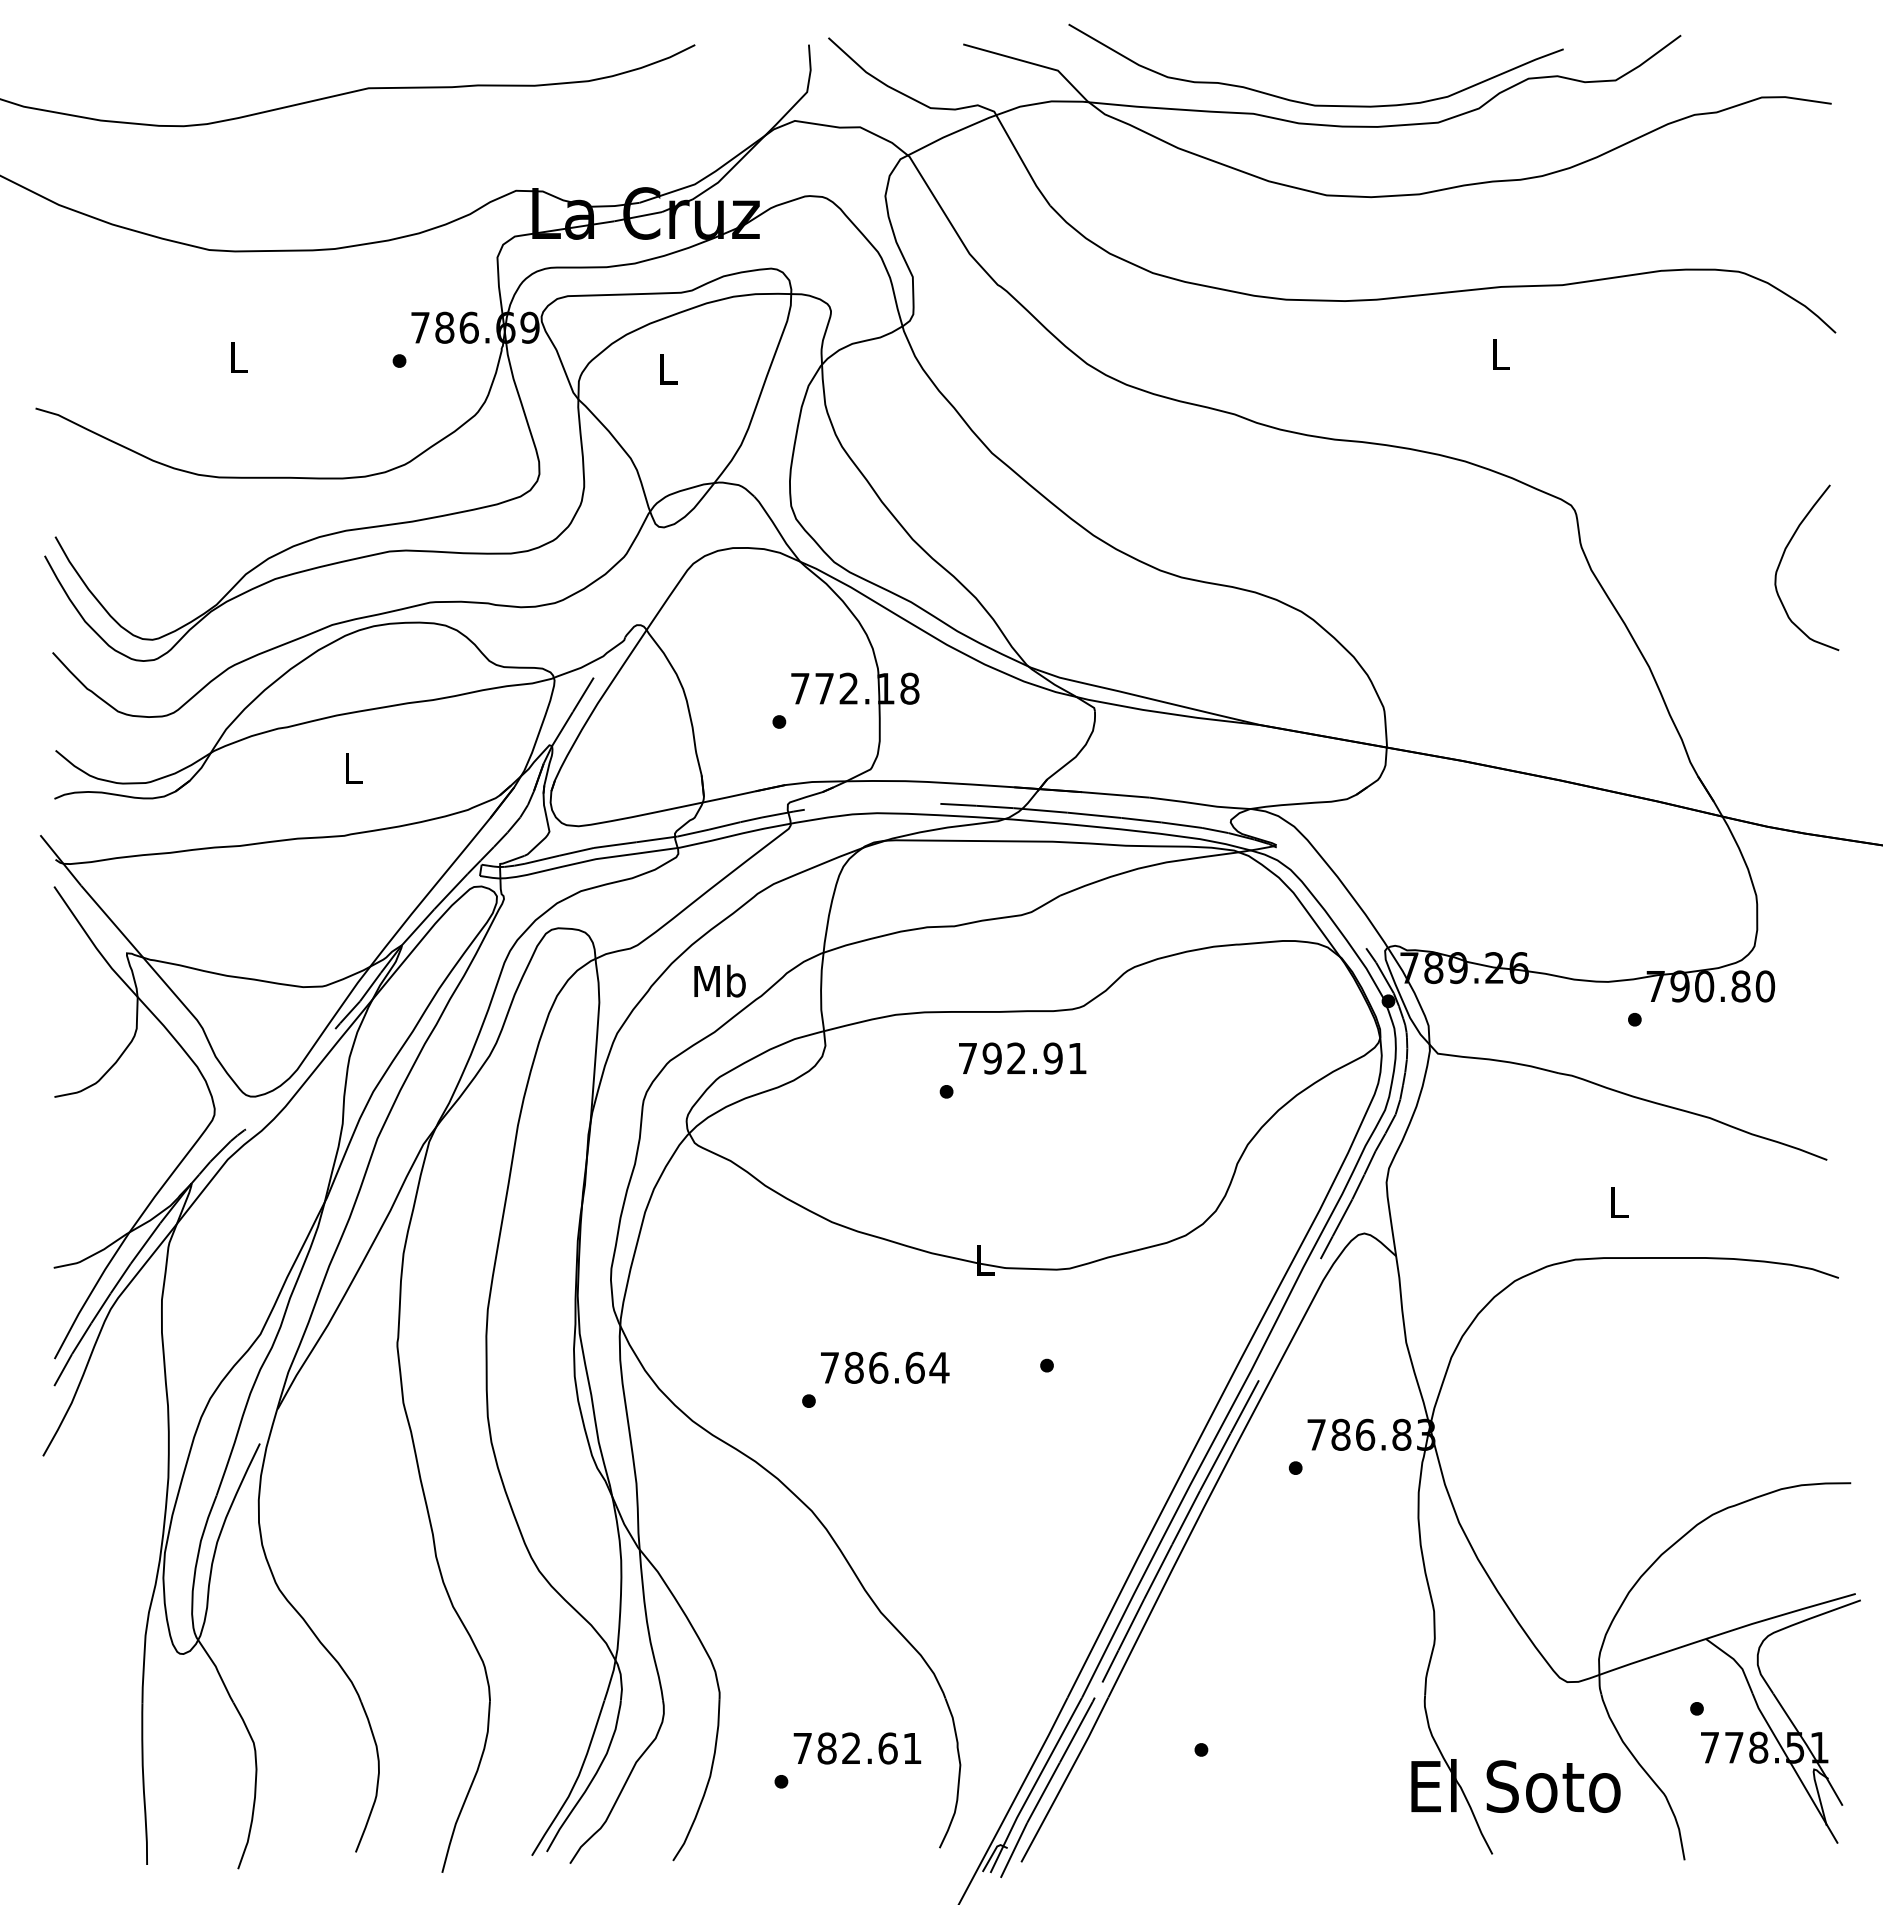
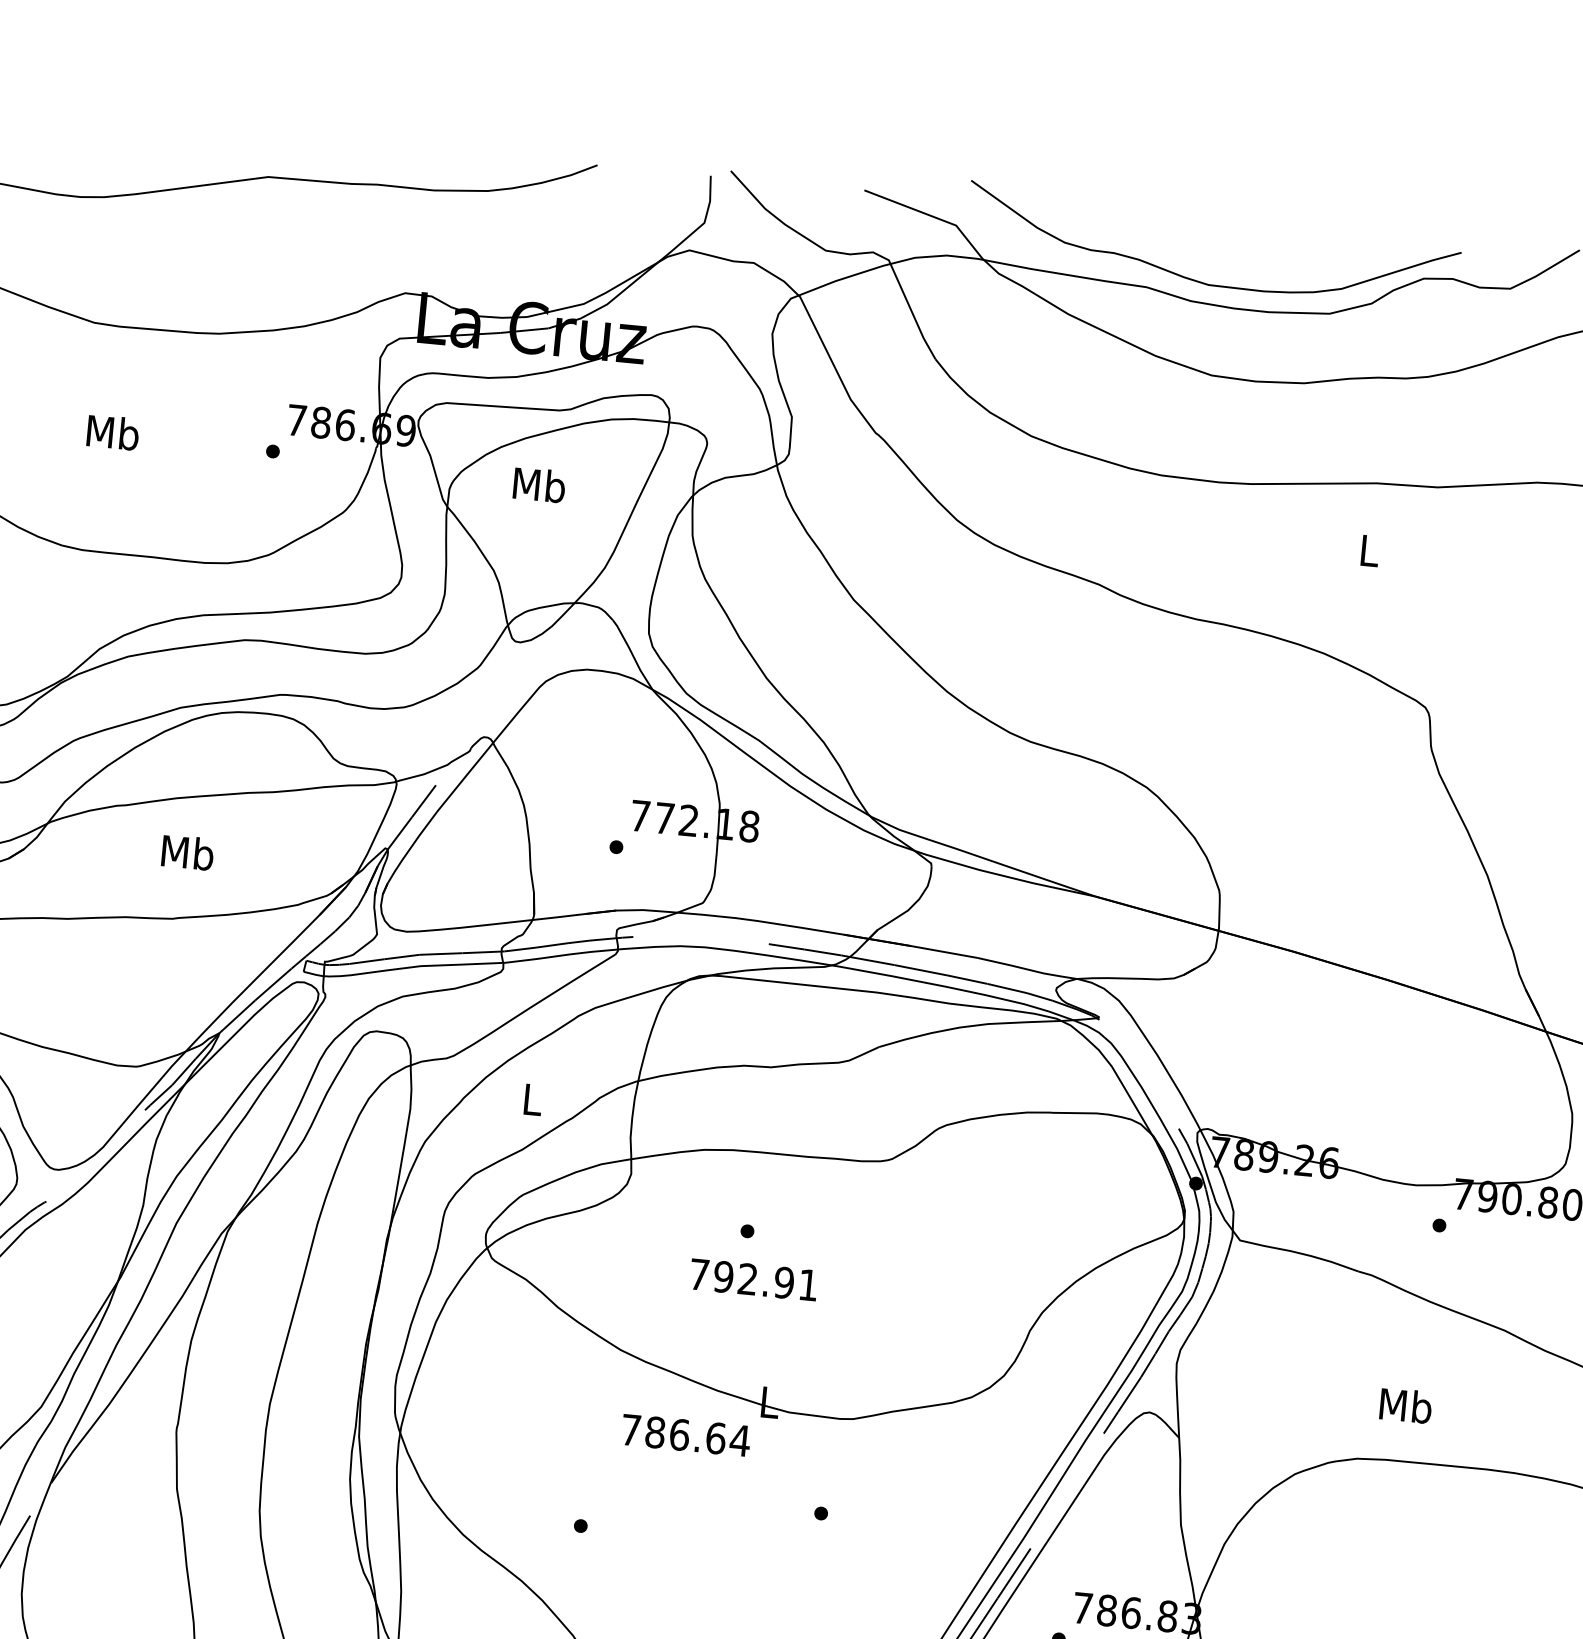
text: (238, 357) -> (112, 432), L -> Mb
text: (667, 368) -> (538, 484), L -> Mb
text: (353, 768) -> (188, 852), L -> Mb
text: (719, 980) -> (532, 1098), Mb -> L
text: (1022, 1058) -> (753, 1279), moved
text: (1618, 1201) -> (1405, 1404), L -> Mb
text: (885, 1367) -> (686, 1435), moved

